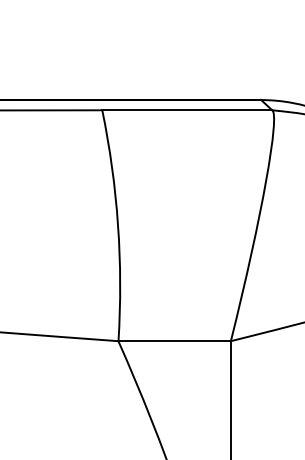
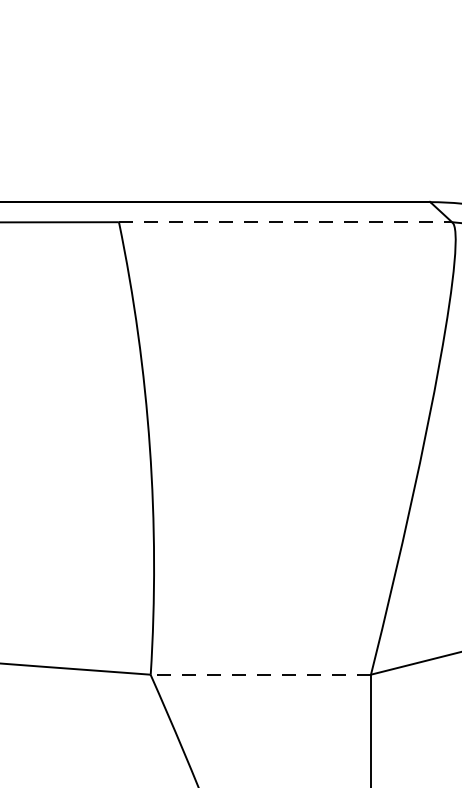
line: (187, 110) -> (285, 222), solid -> dashed
line: (174, 341) -> (260, 675), solid -> dashed

